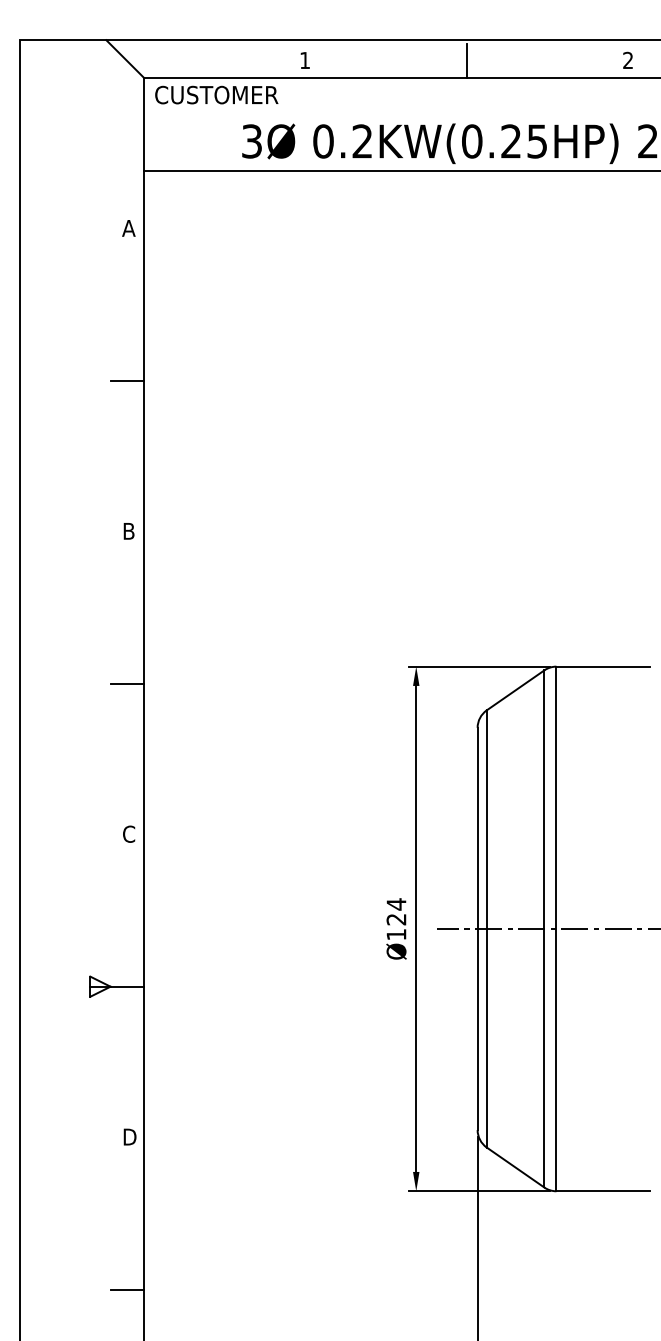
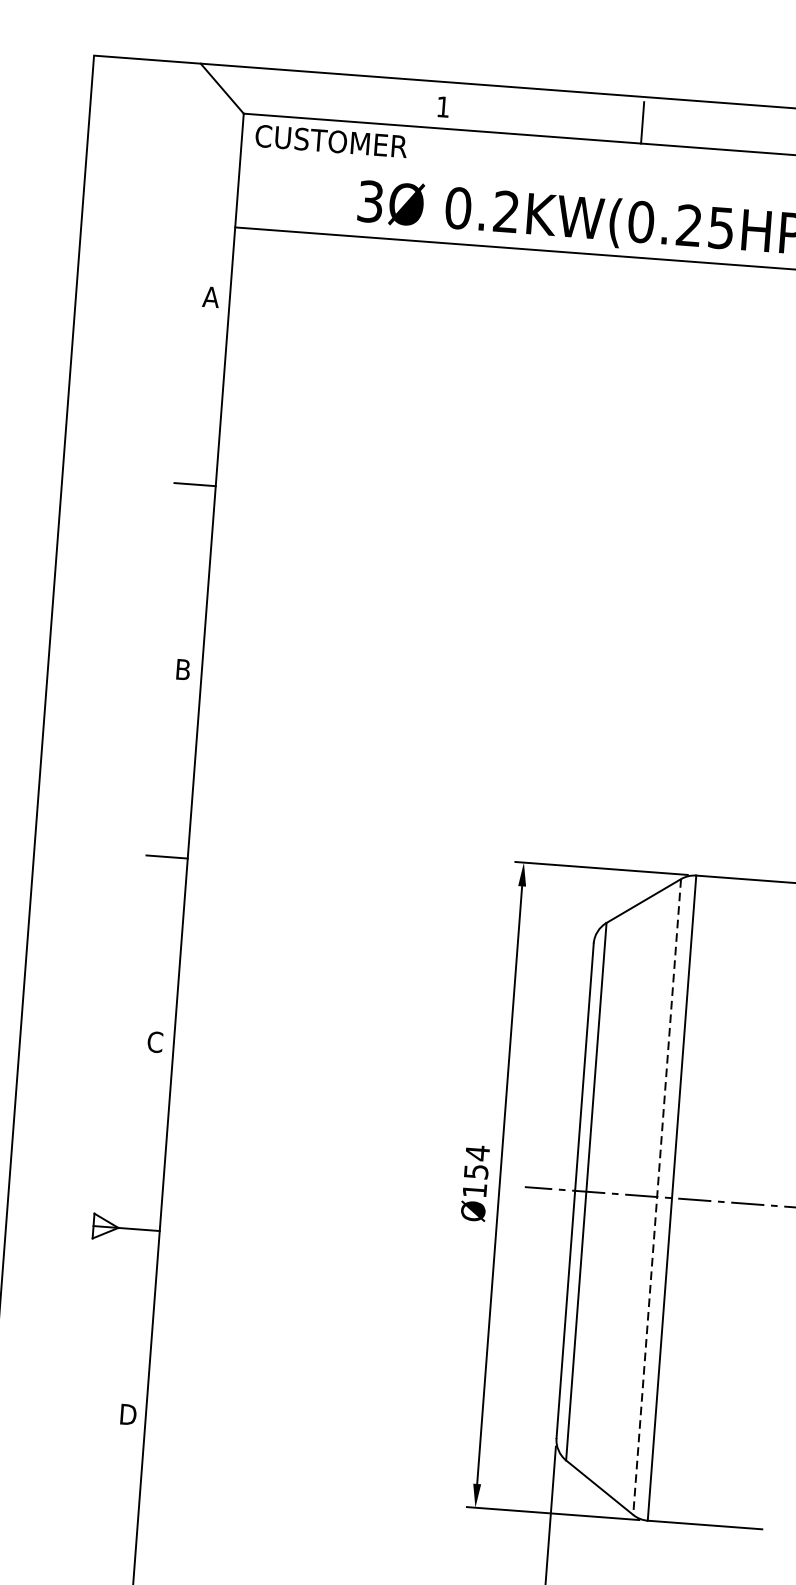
text: (396, 919) -> (476, 1171), Ø124 -> Ø154
line: (544, 928) -> (657, 1196), solid -> dashed

